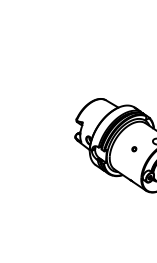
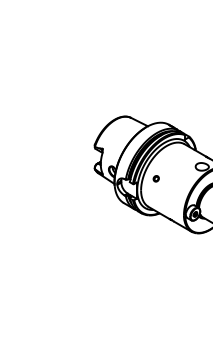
part: (133, 148) -> (155, 178), moved

